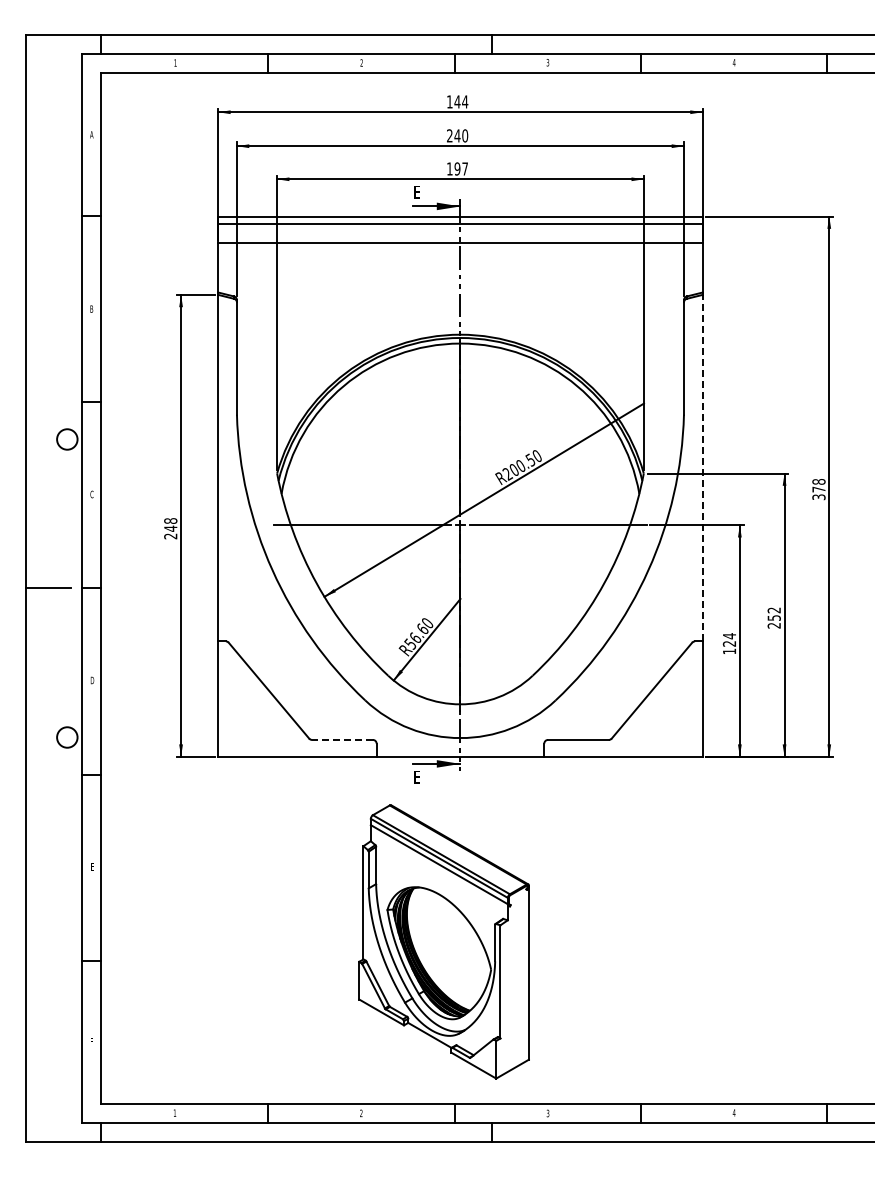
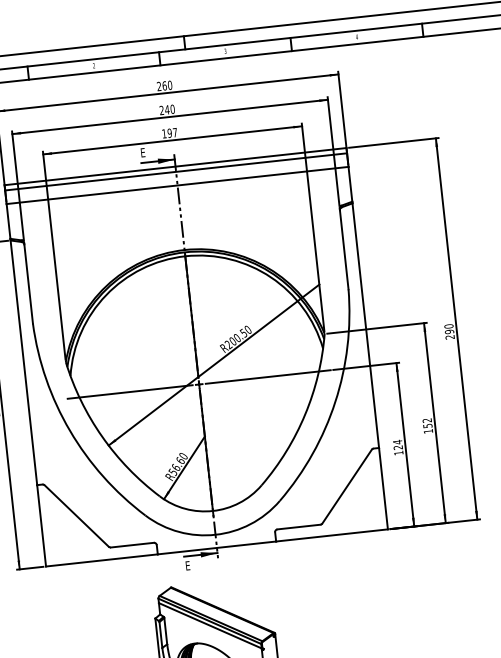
text: (457, 101) -> (164, 85), 144 -> 260
line: (702, 467) -> (365, 325), dashed -> solid
text: (818, 489) -> (449, 331), 378 -> 290
text: (773, 625) -> (427, 431), 252 -> 152
line: (342, 739) -> (132, 544), dashed -> solid

